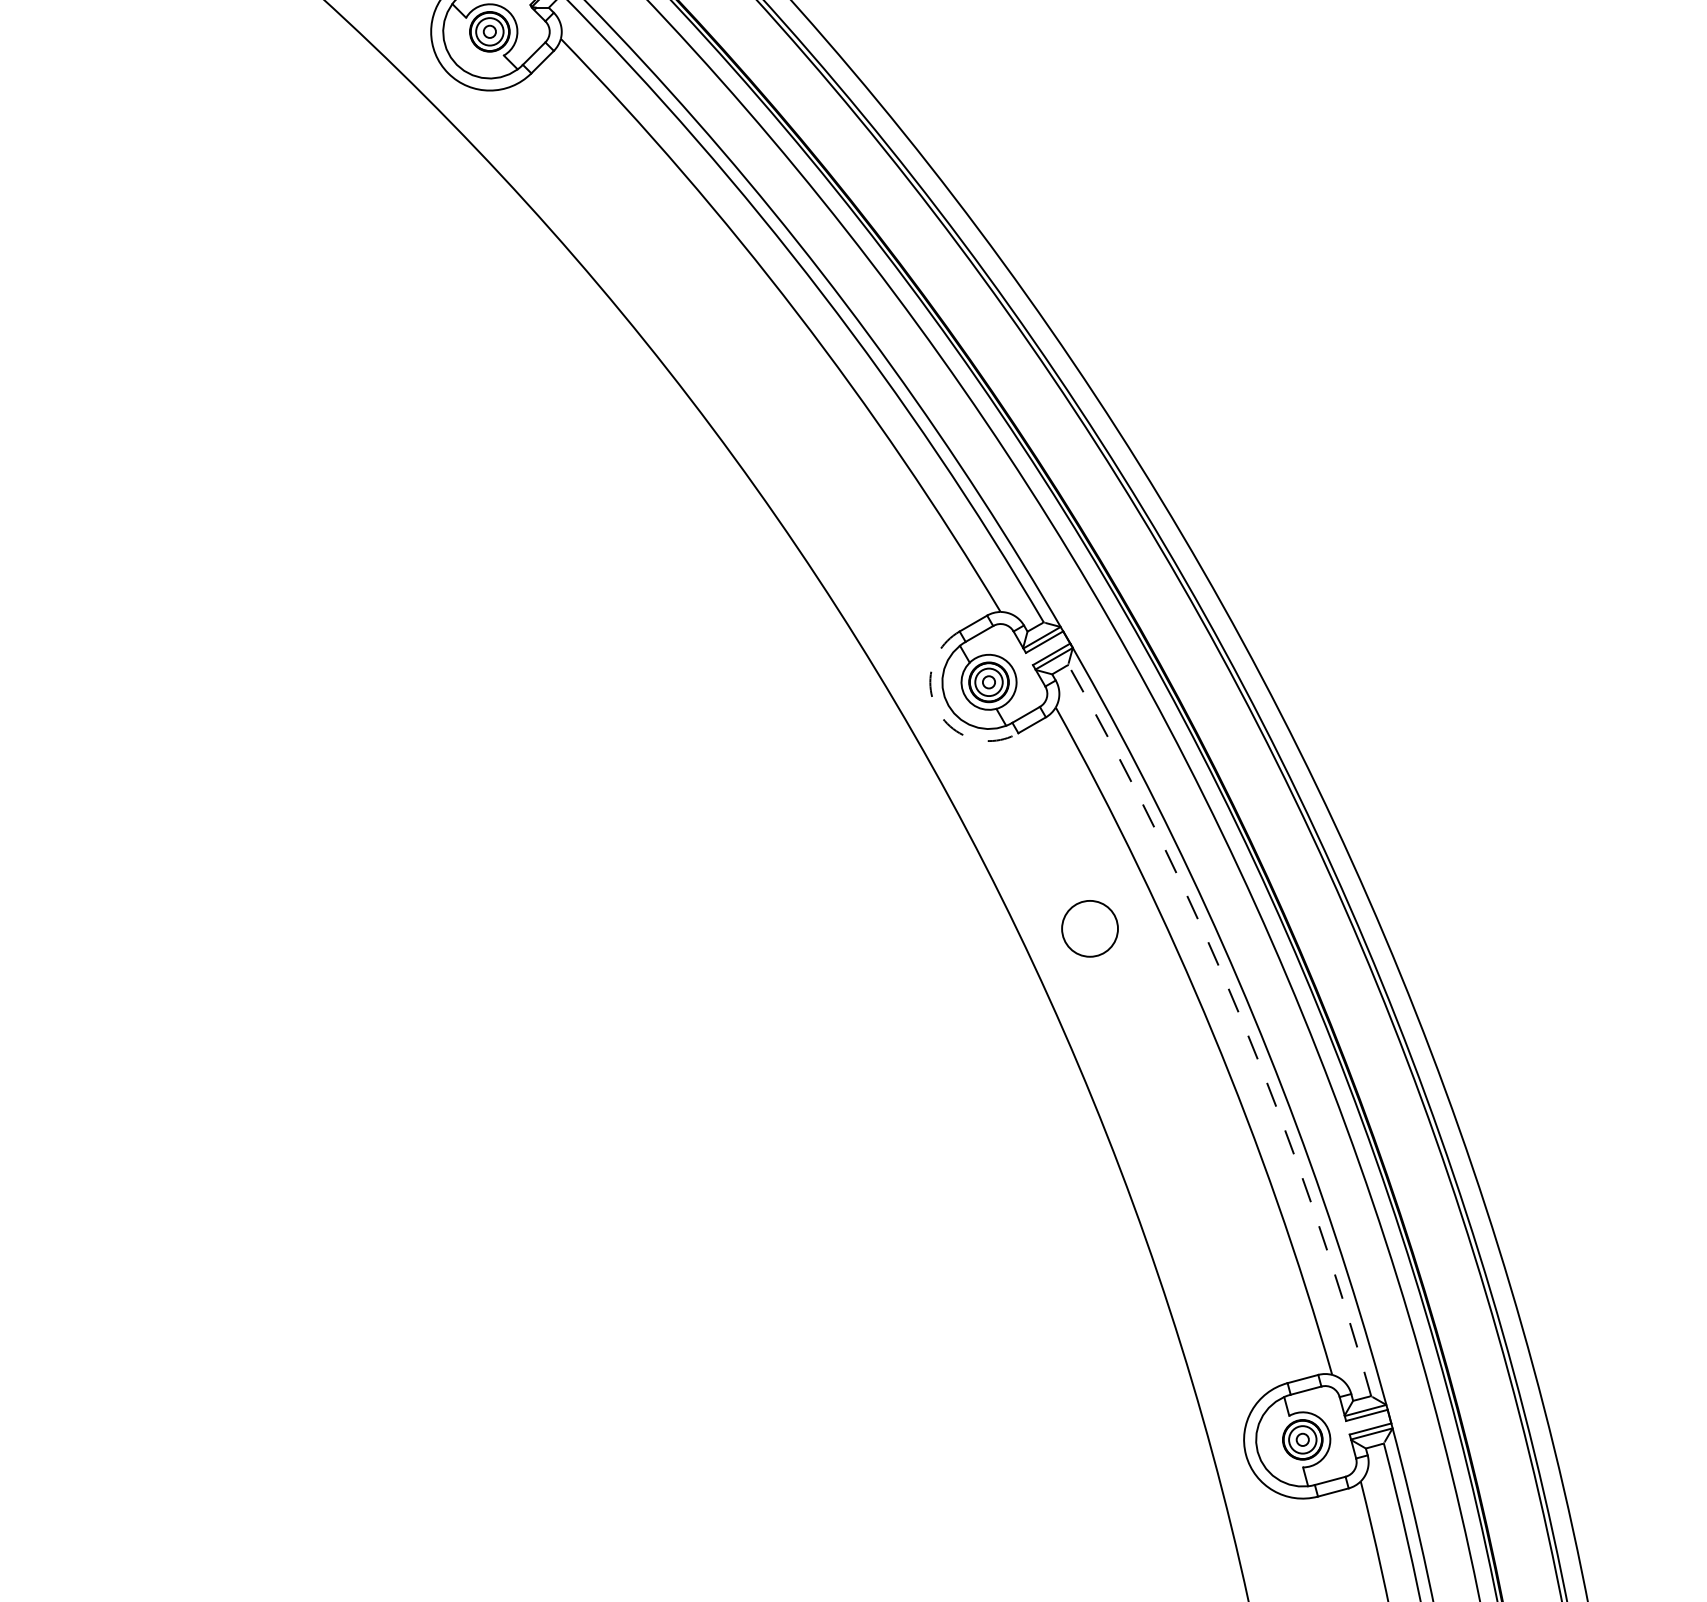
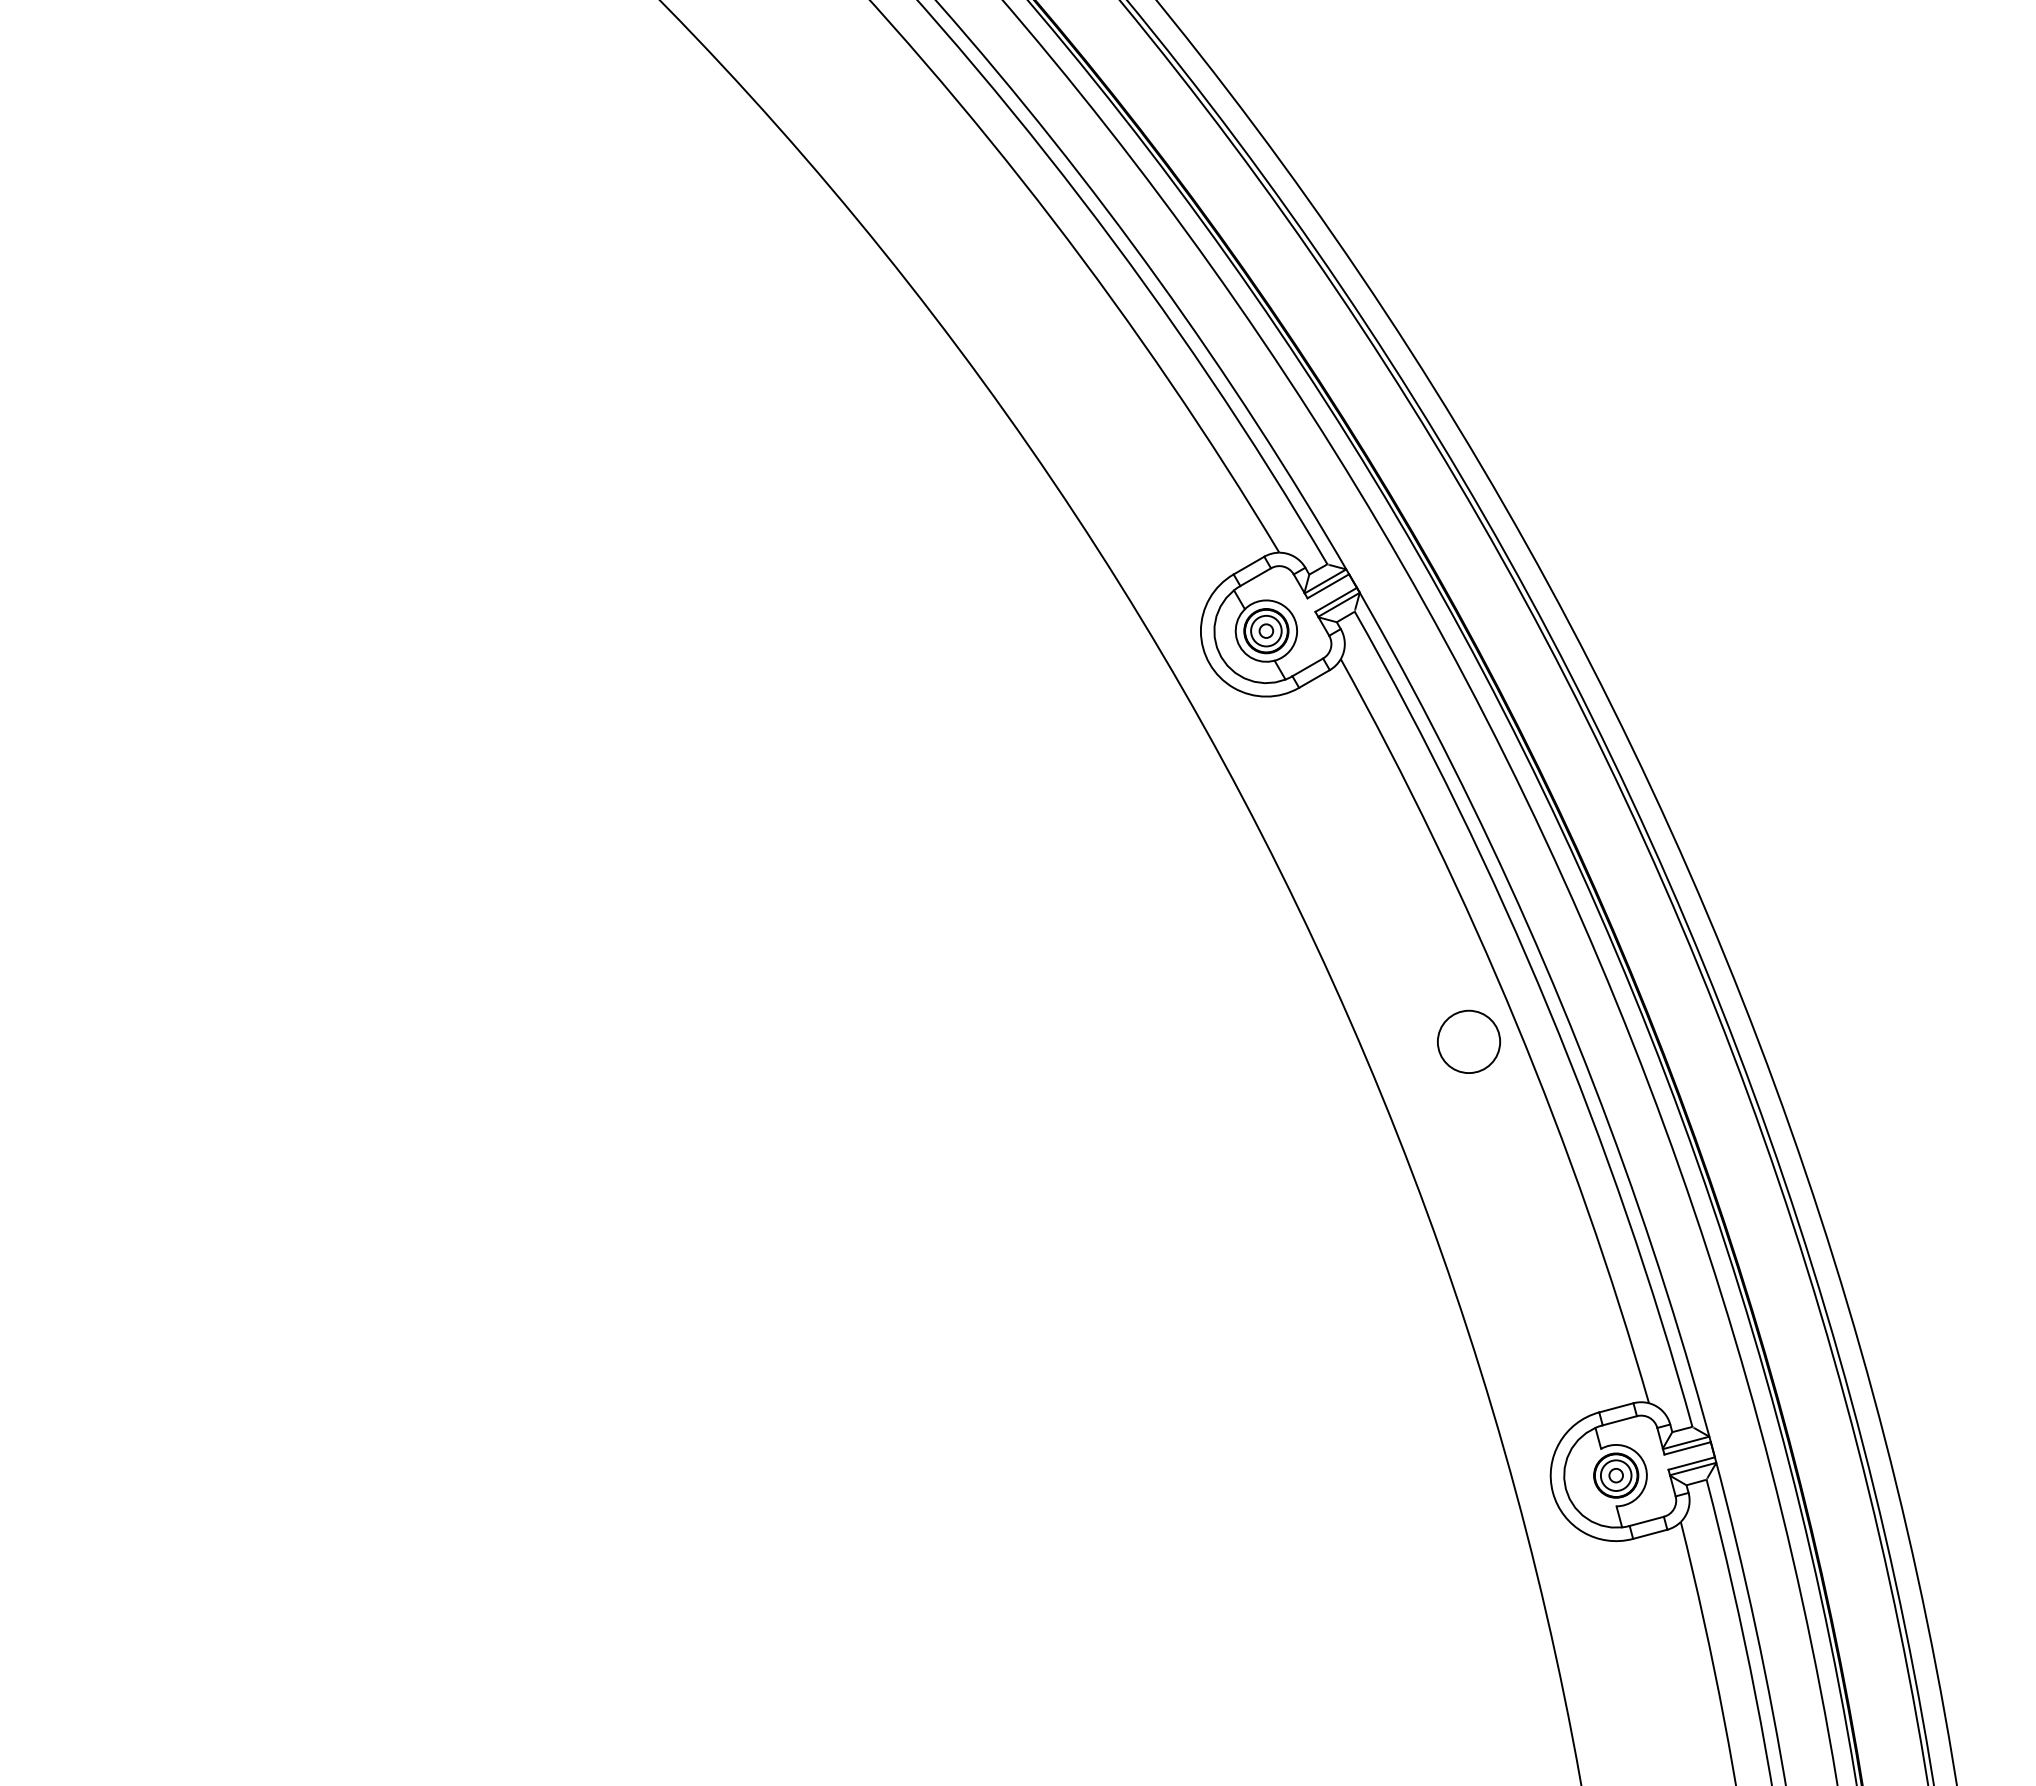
arc: (937, 711) -> (1209, 663), dashed -> solid
circle: (1089, 928) -> (1468, 1041), moved
arc: (1242, 1020) -> (1548, 1008), dashed -> solid

